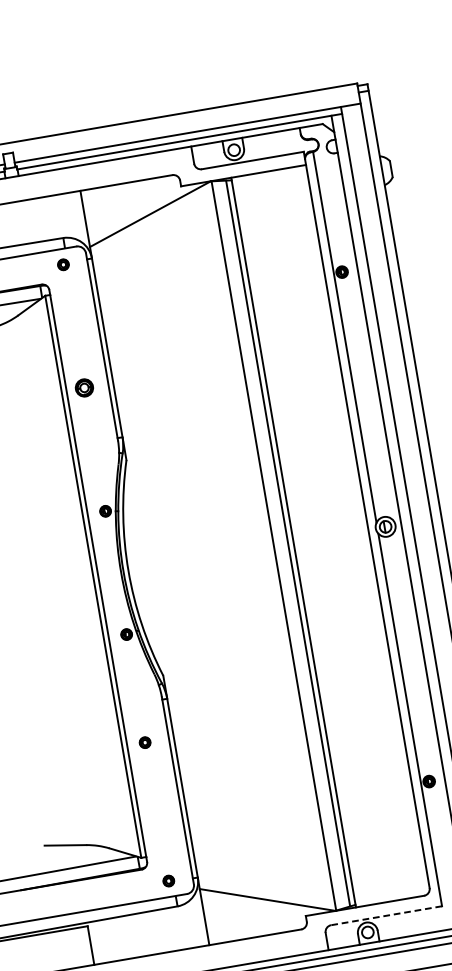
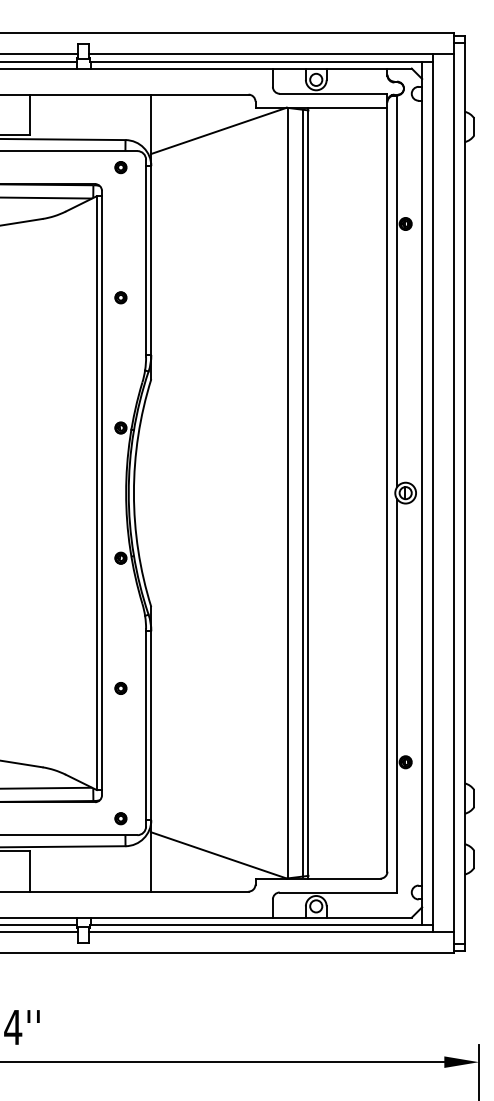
part: (84, 387) -> (120, 297), size x0.62
part: (144, 742) -> (120, 688), moved
line: (386, 915) -> (338, 892), dashed -> solid

